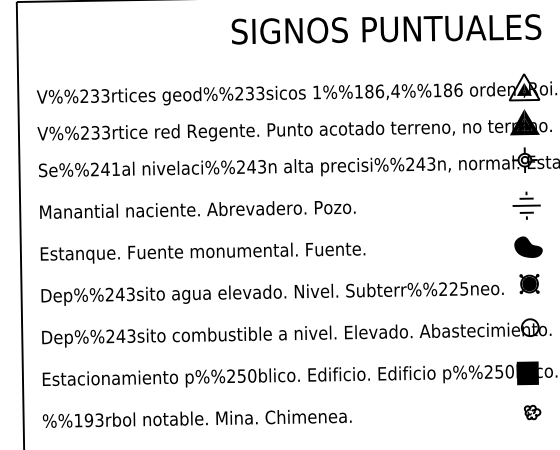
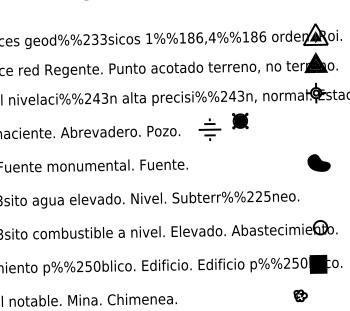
part: (526, 205) -> (209, 129), moved
part: (529, 284) -> (240, 121), moved
part: (532, 412) -> (300, 295), moved

